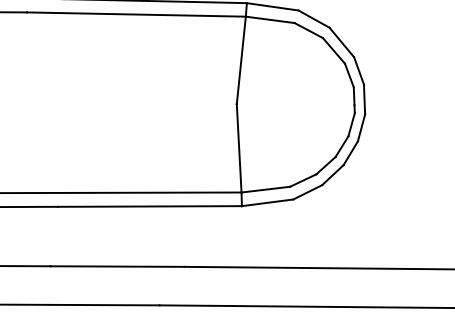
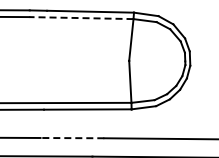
line: (134, 15) -> (80, 18), solid -> dashed
line: (117, 267) -> (72, 138), solid -> dashed

